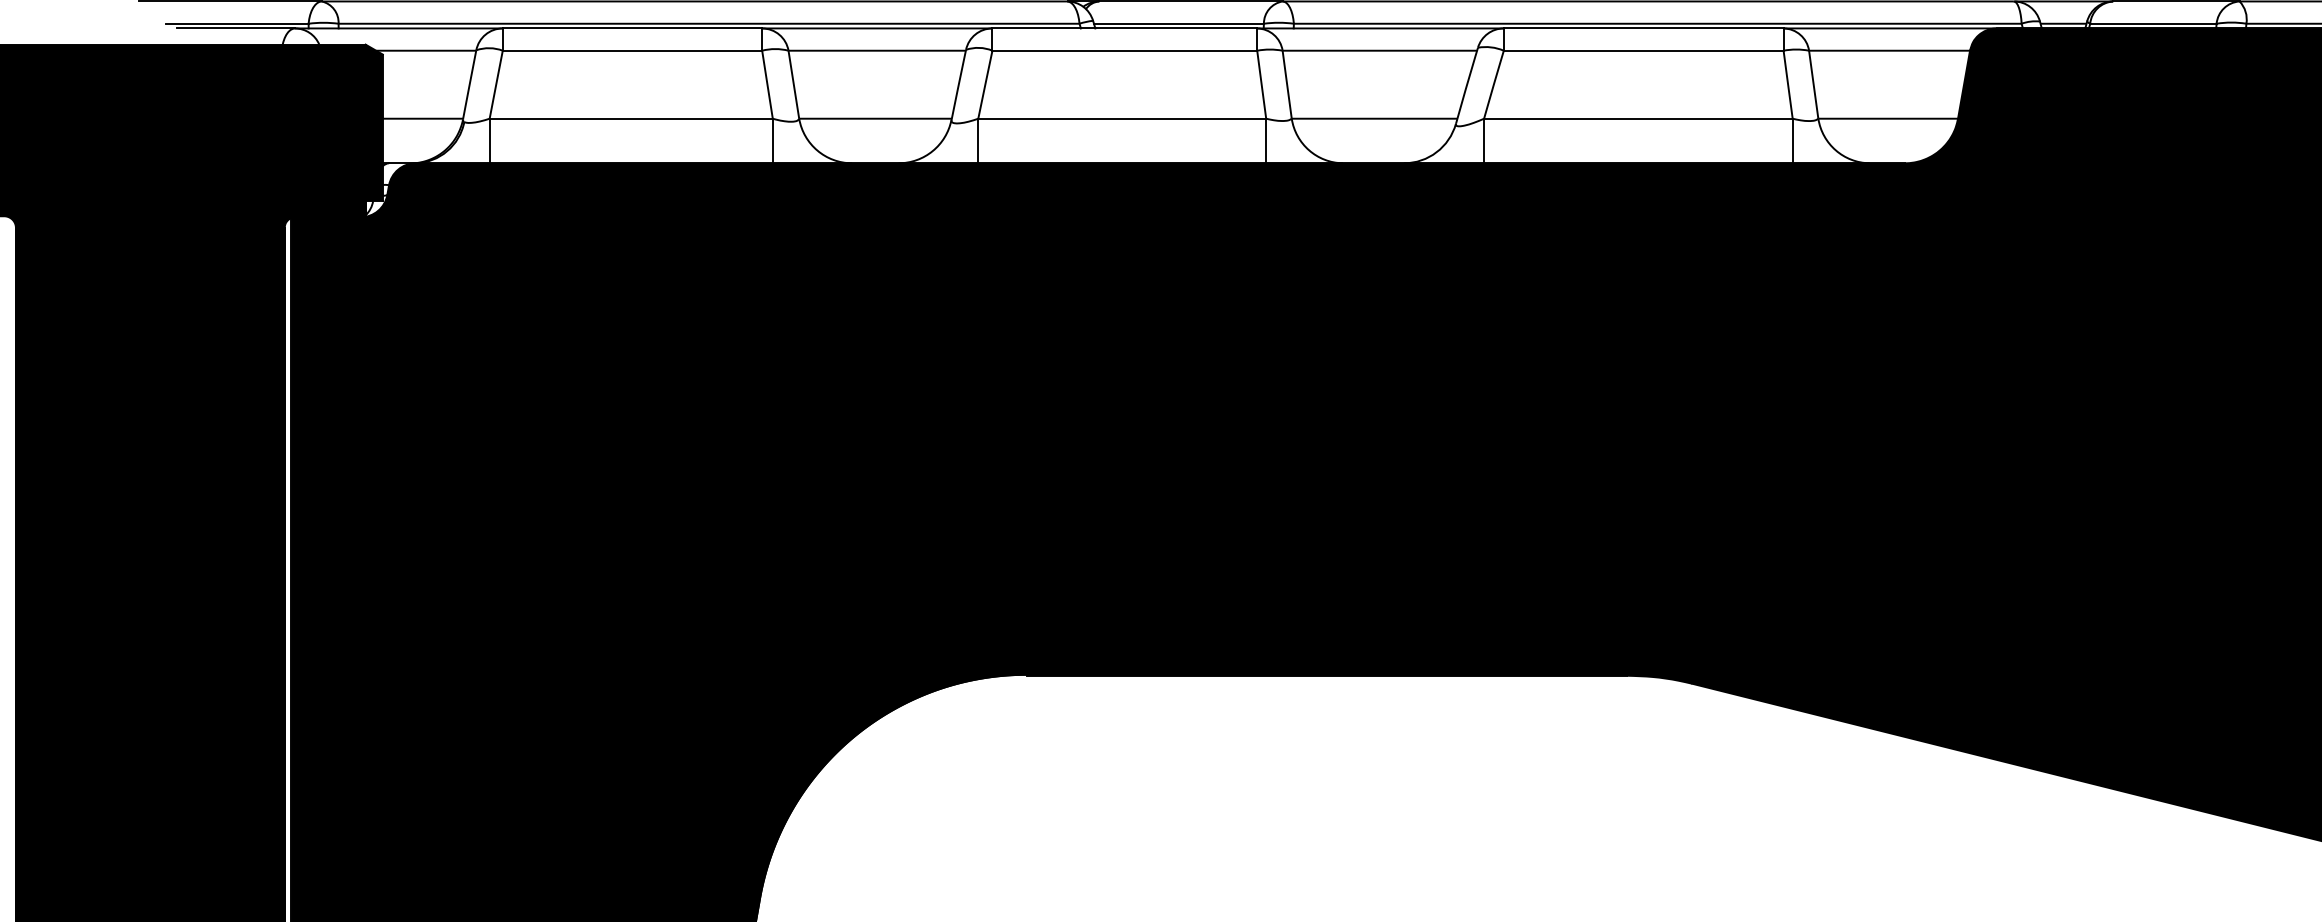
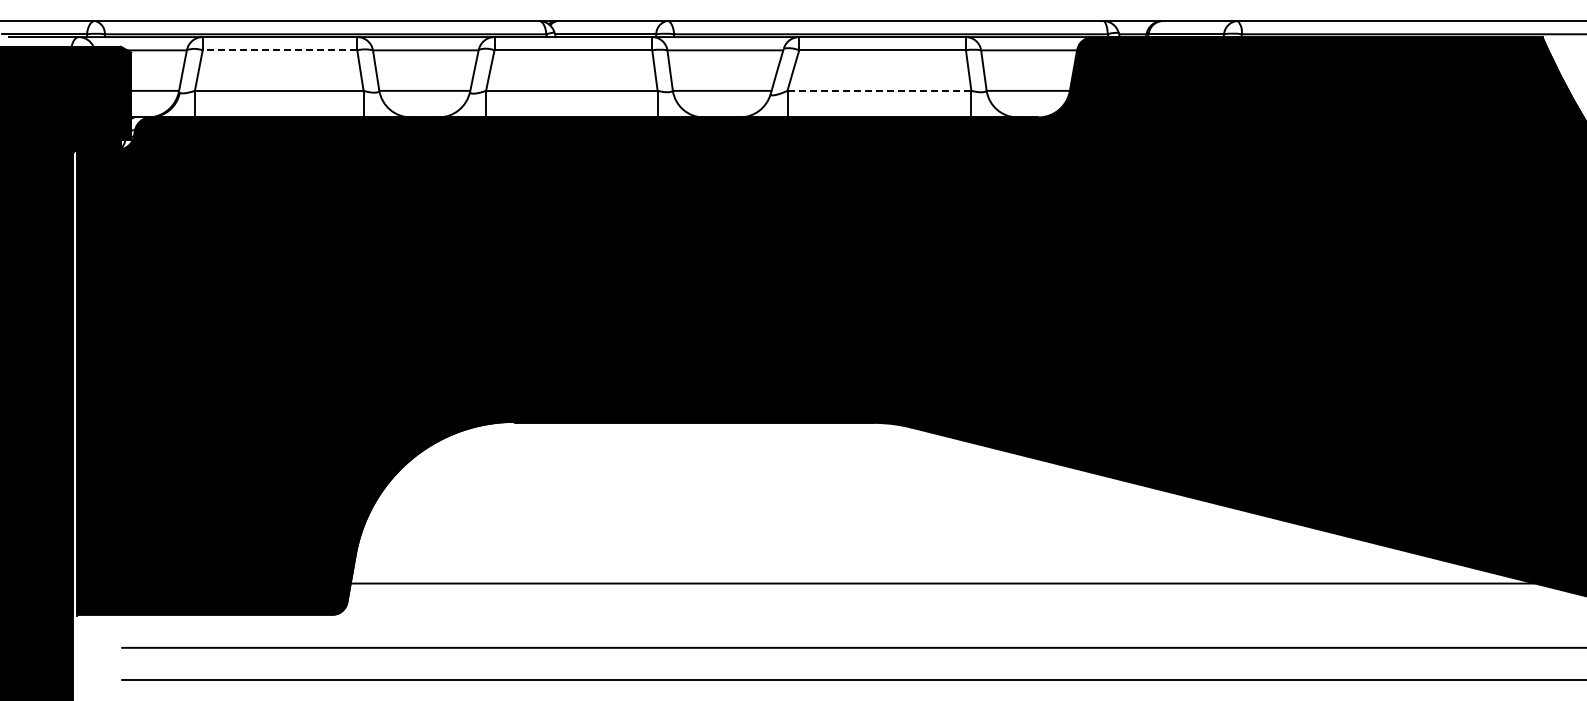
line: (631, 50) -> (279, 50), solid -> dashed
line: (1638, 118) -> (879, 90), solid -> dashed

